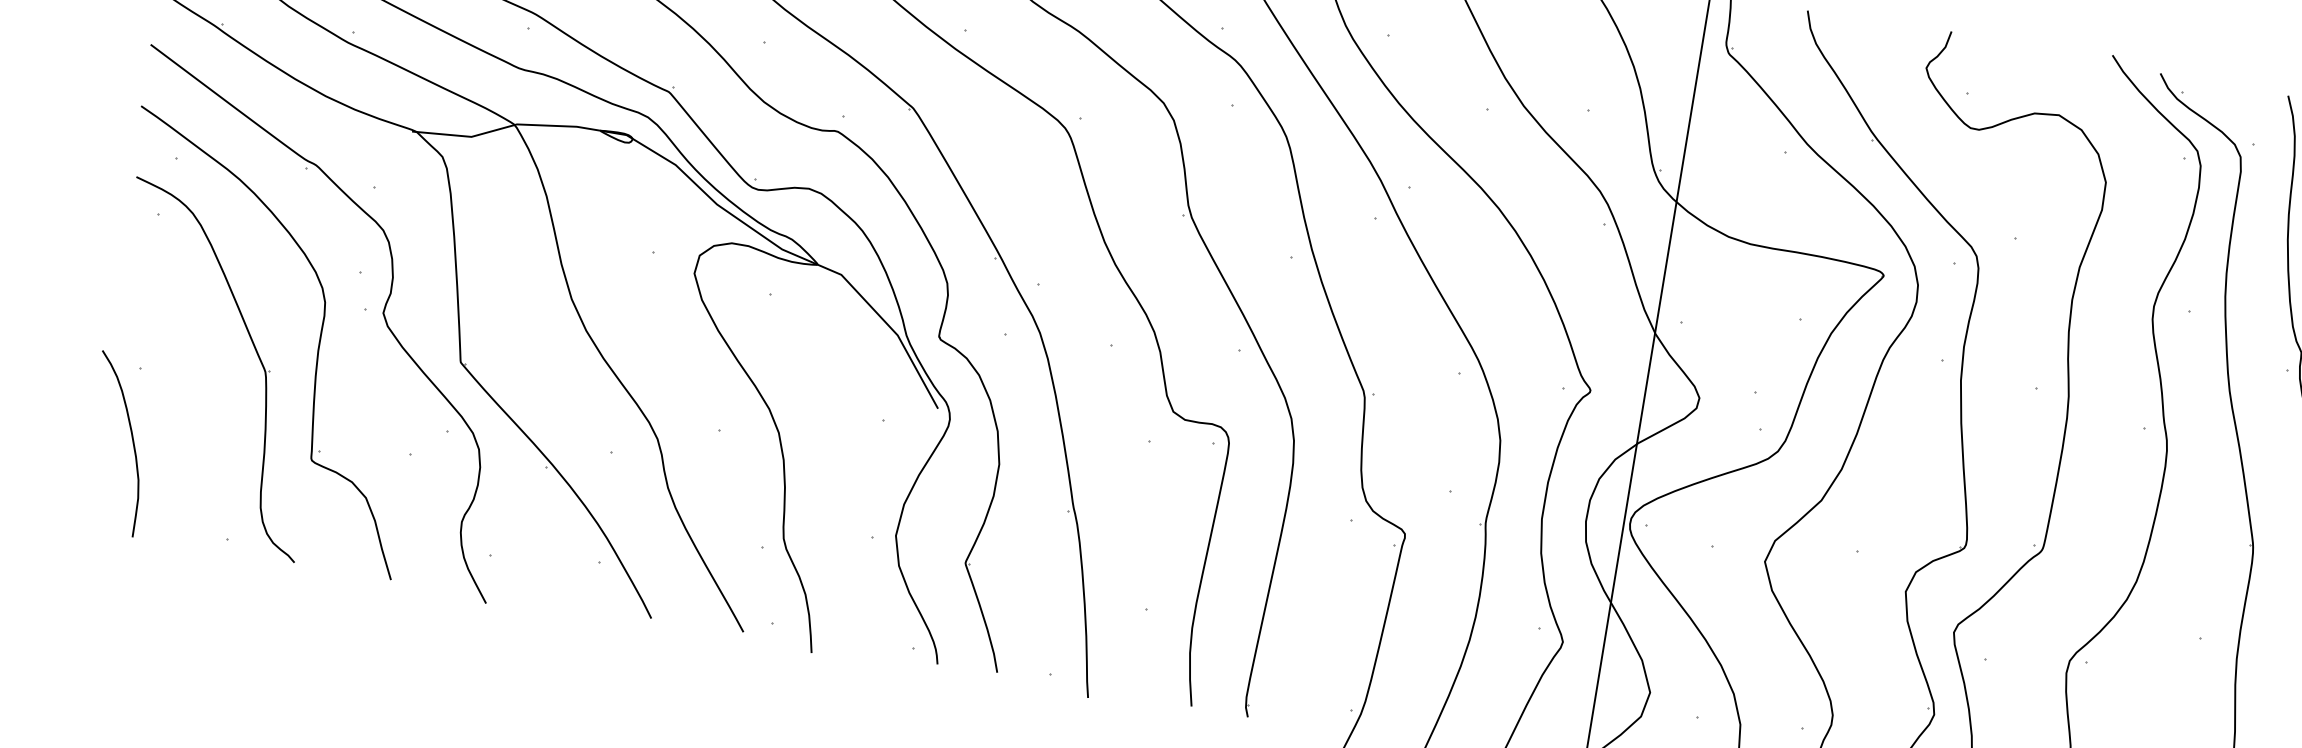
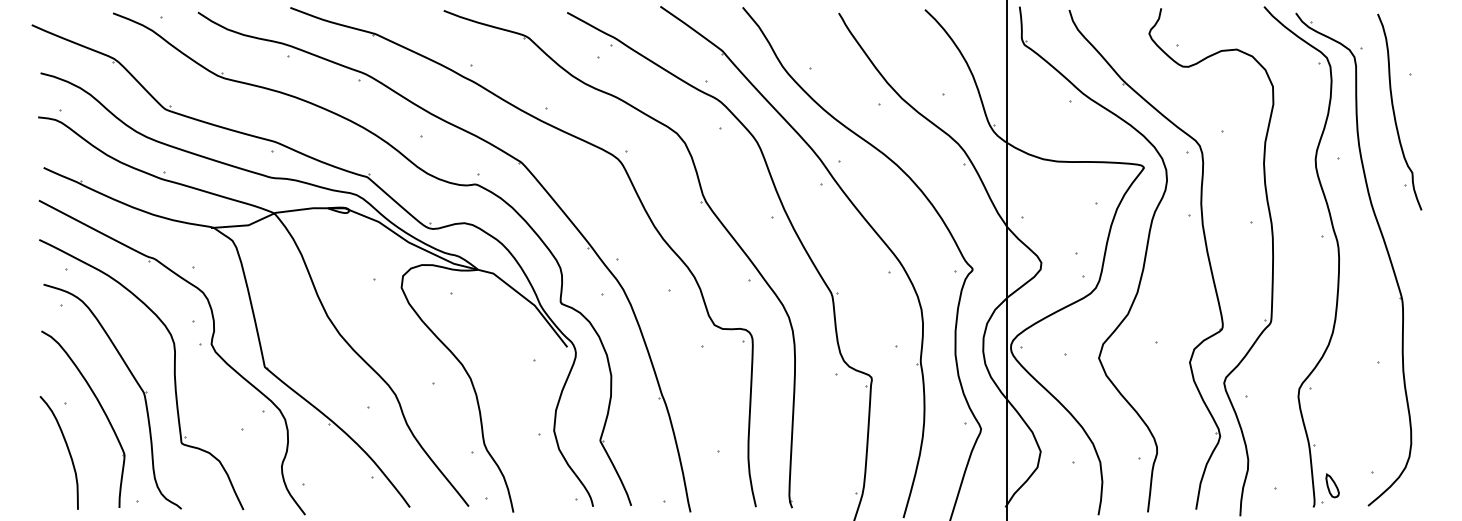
part: (194, 386) -> (101, 409), added

